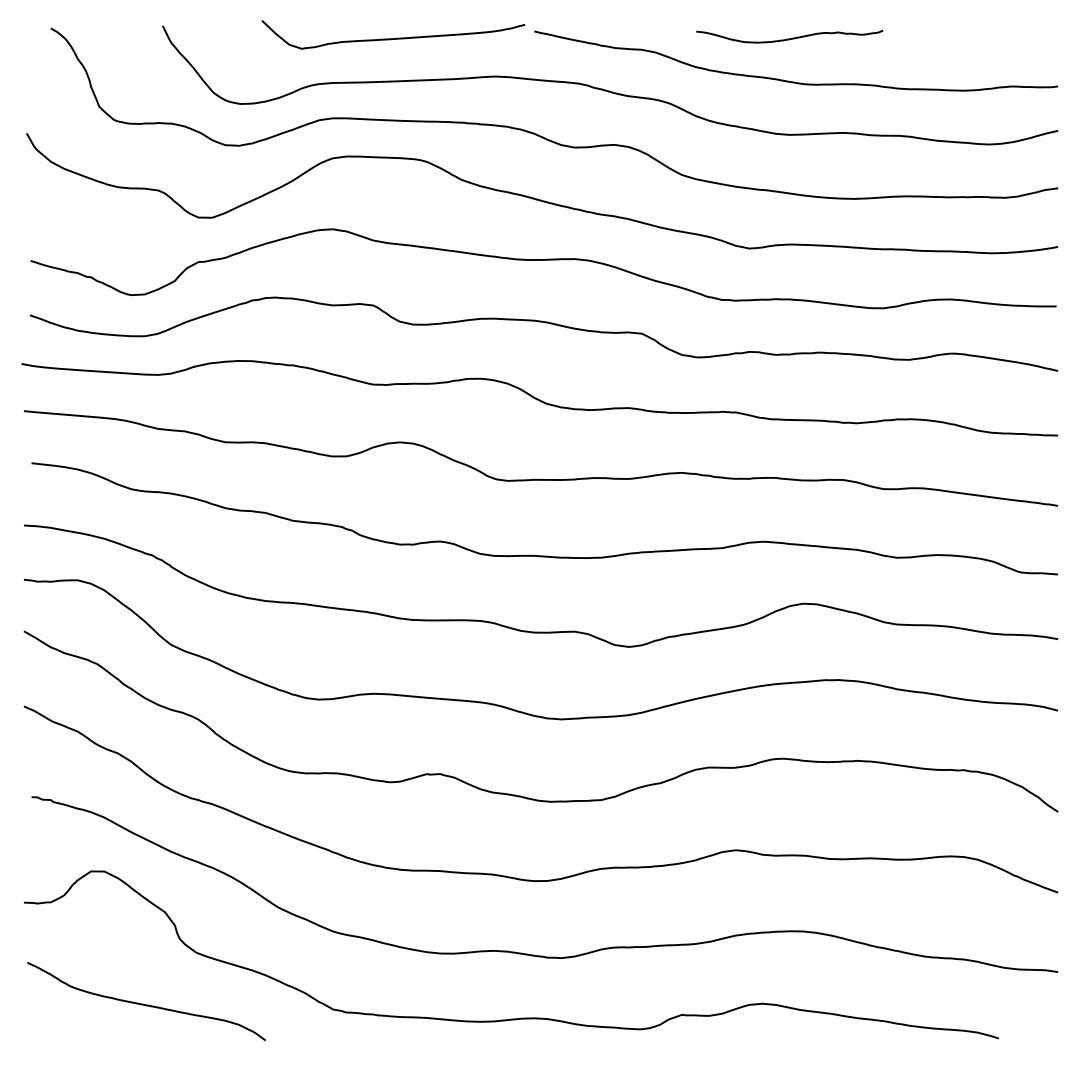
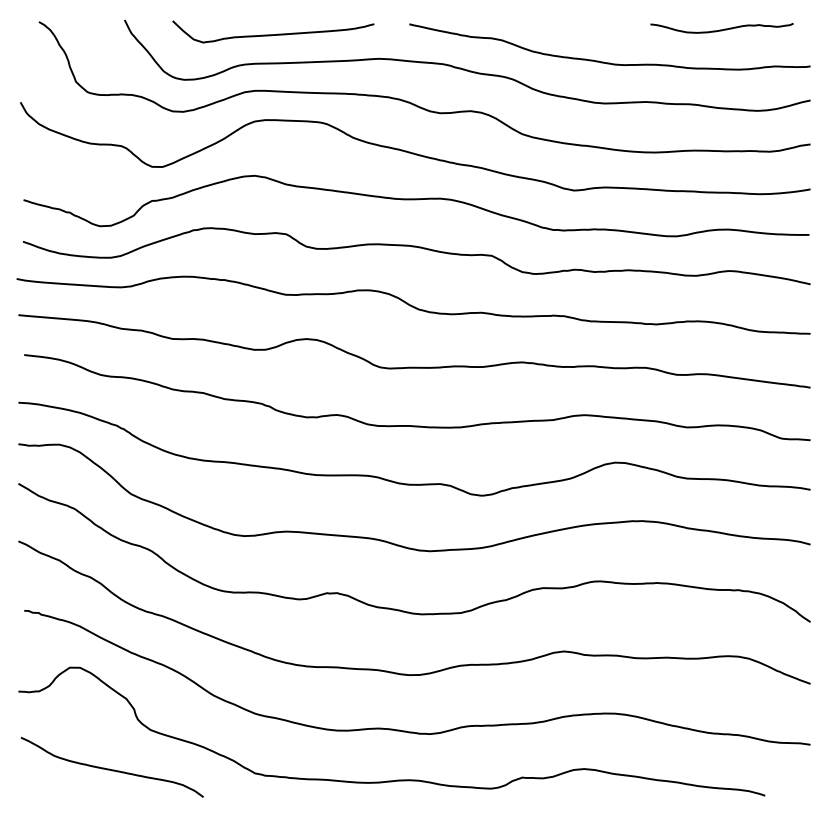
curve: (393, 38) -> (273, 34), moved
curve: (789, 38) -> (721, 29), moved

